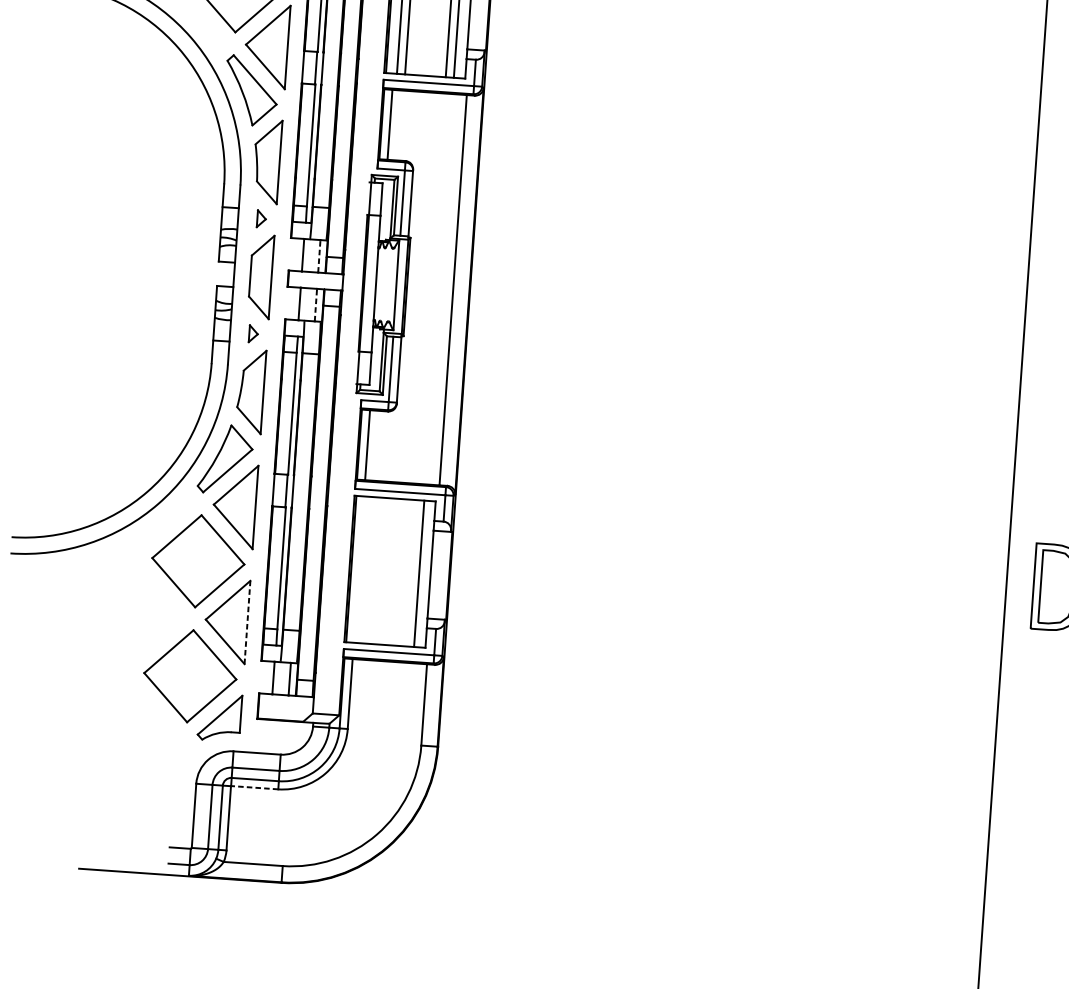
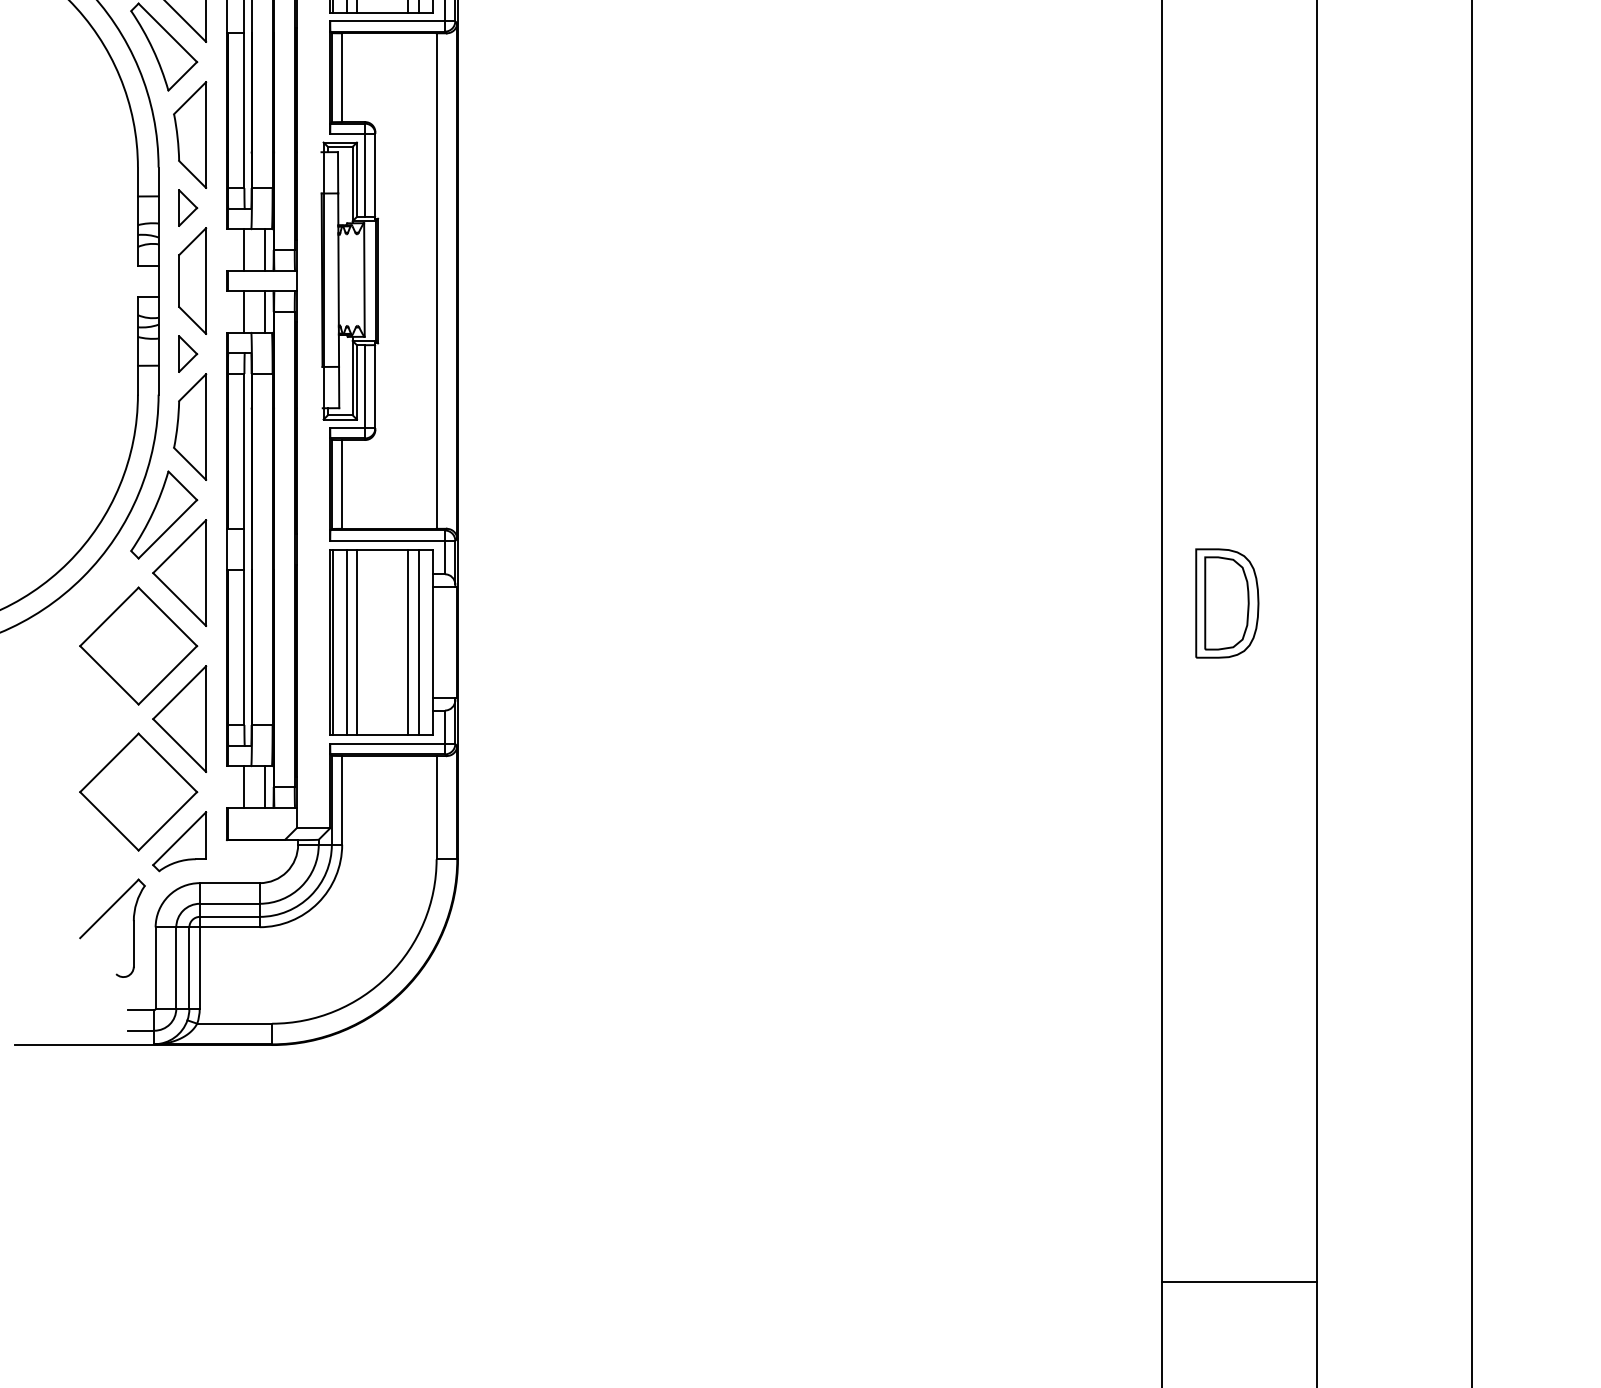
part: (261, 218) -> (188, 207), size x1.67
line: (319, 256) -> (264, 250), dashed -> solid
line: (315, 305) -> (264, 312), dashed -> solid
part: (253, 333) -> (188, 353), size x1.67
line: (362, 569) -> (346, 642), added
line: (370, 570) -> (356, 642), added
line: (411, 573) -> (408, 642), added
line: (247, 622) -> (206, 719), dashed -> solid
part: (154, 773) -> (102, 917), added
line: (254, 787) -> (229, 927), dashed -> solid

